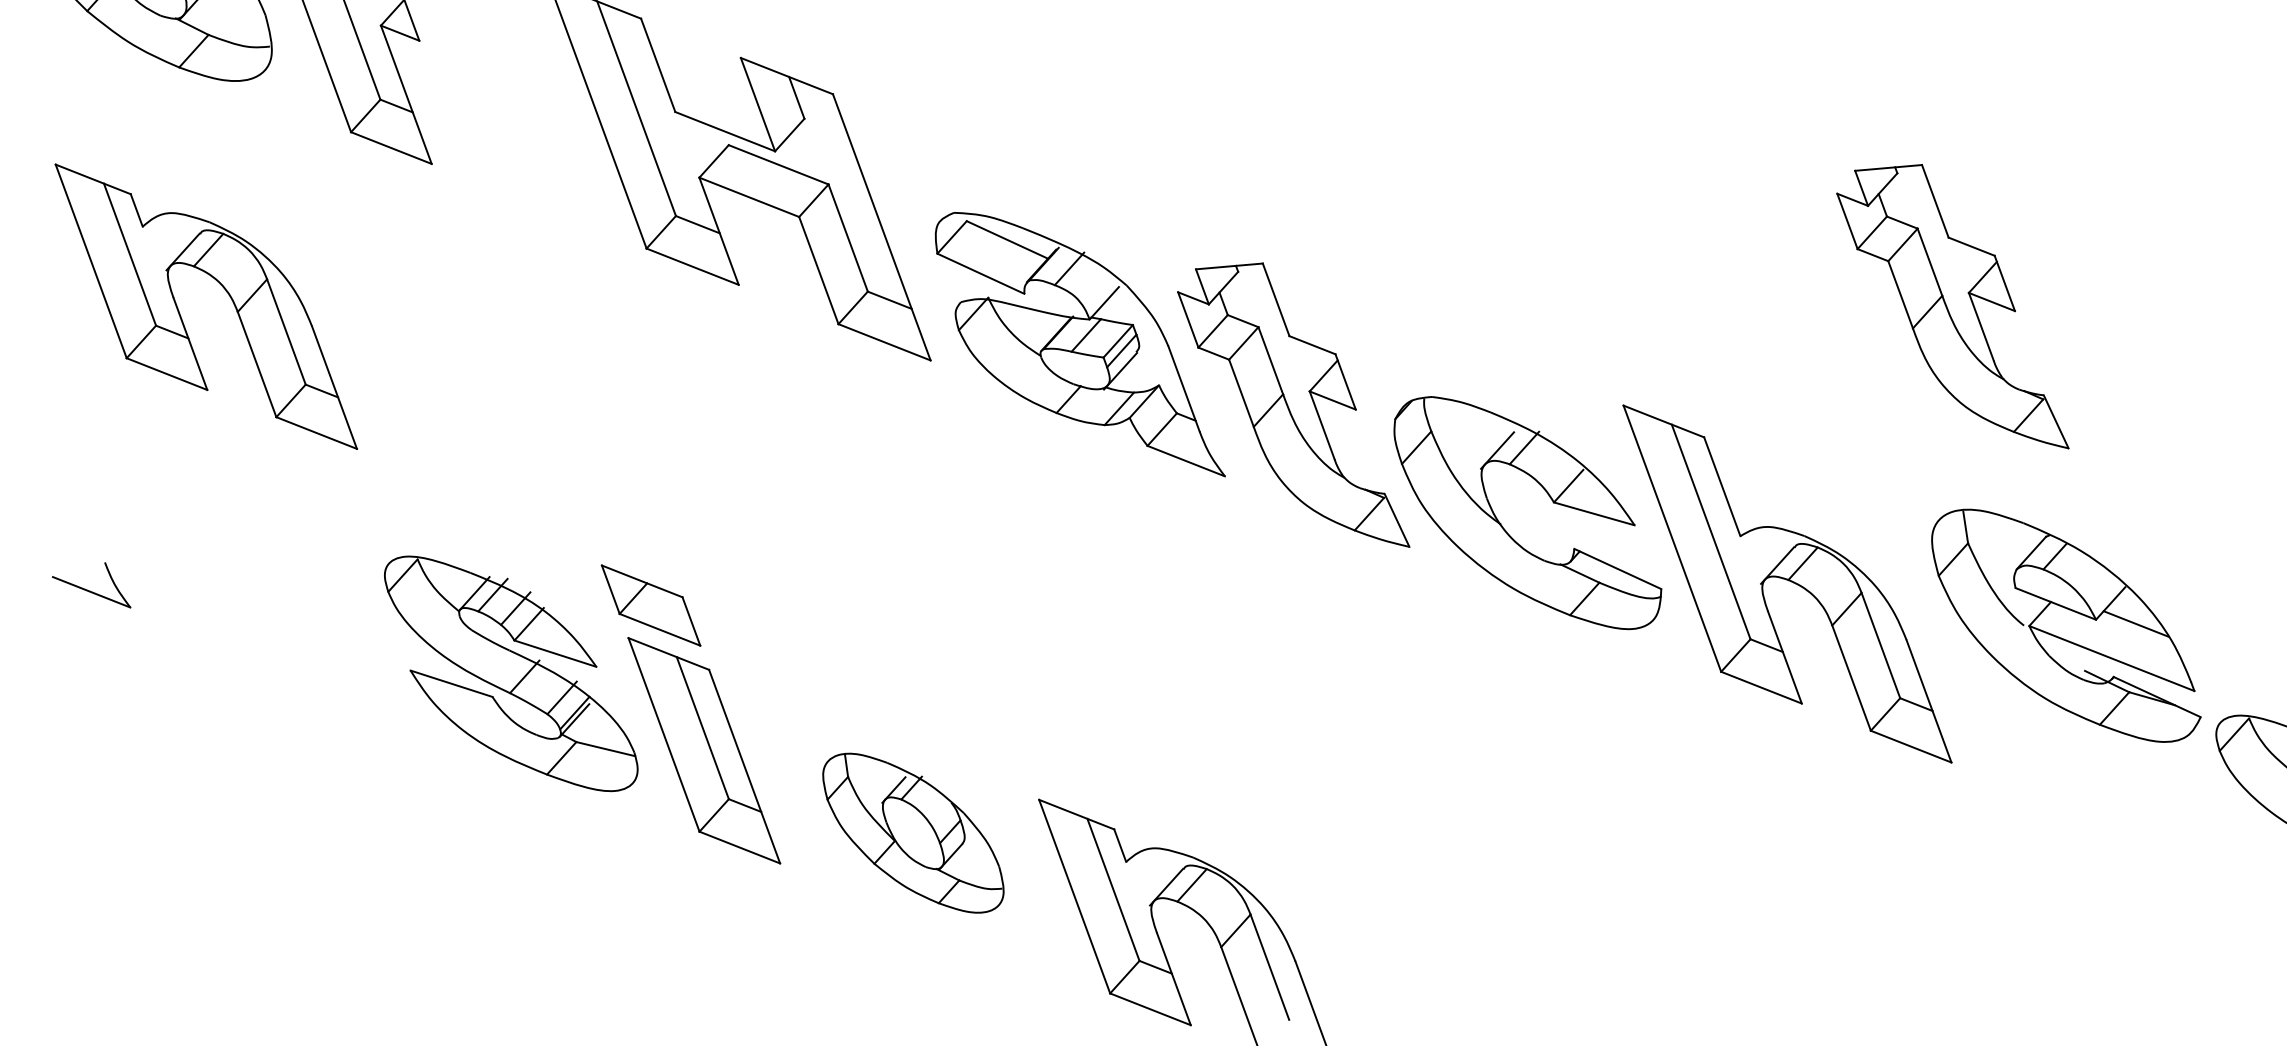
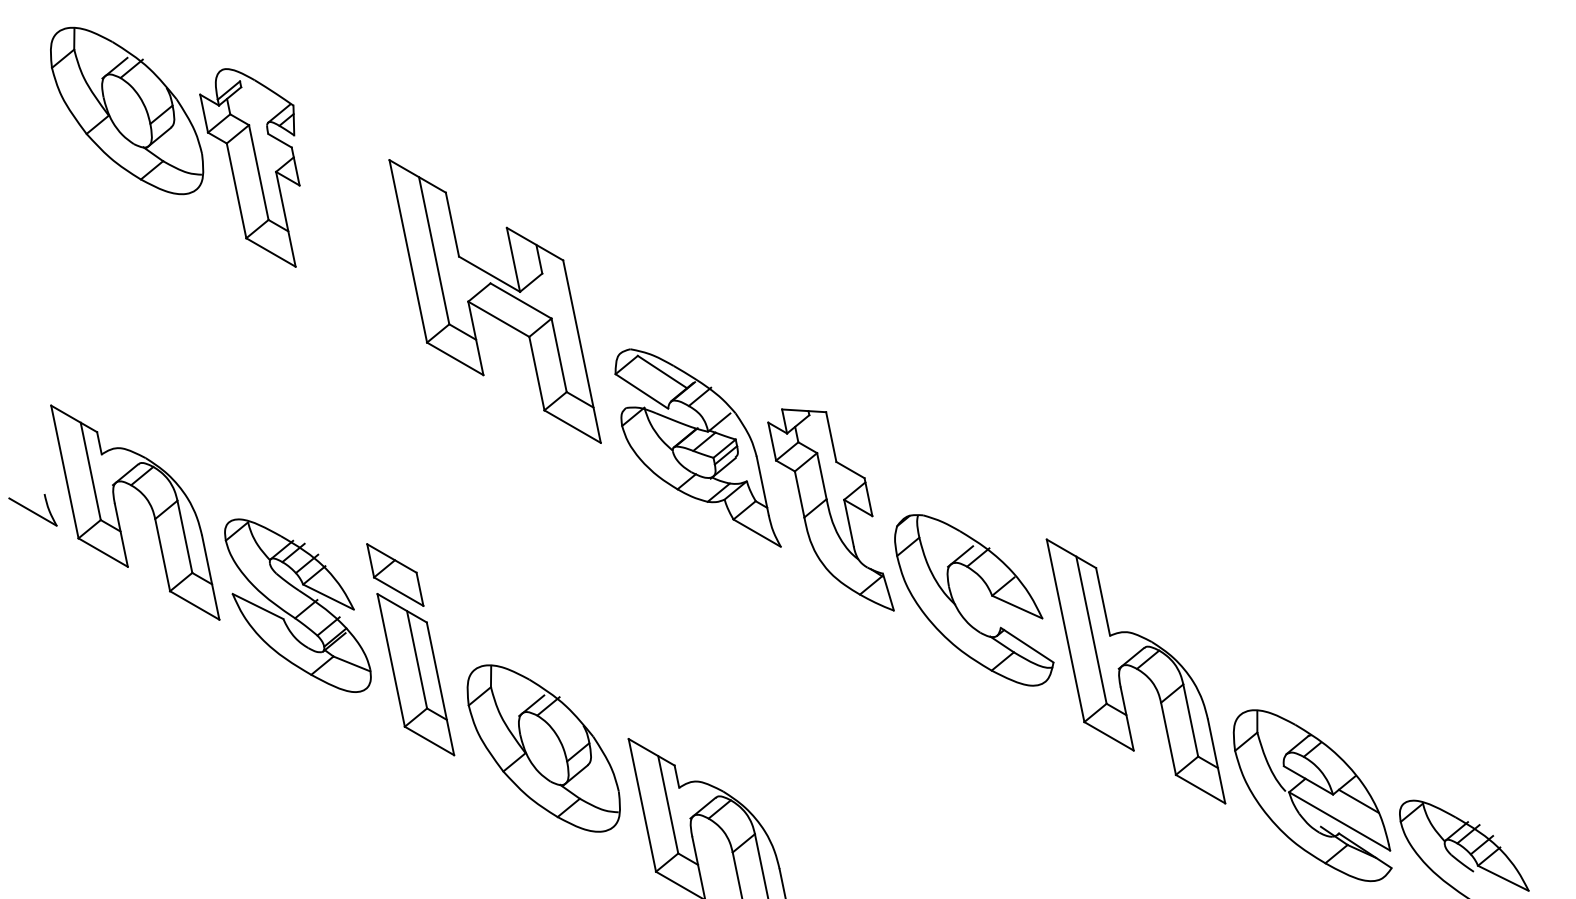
part: (226, 292) -> (149, 505), moved
part: (1950, 310) -> (1268, 509), removed
part: (2065, 625) -> (1312, 795), moved
part: (913, 833) -> (543, 748), size x1.43

